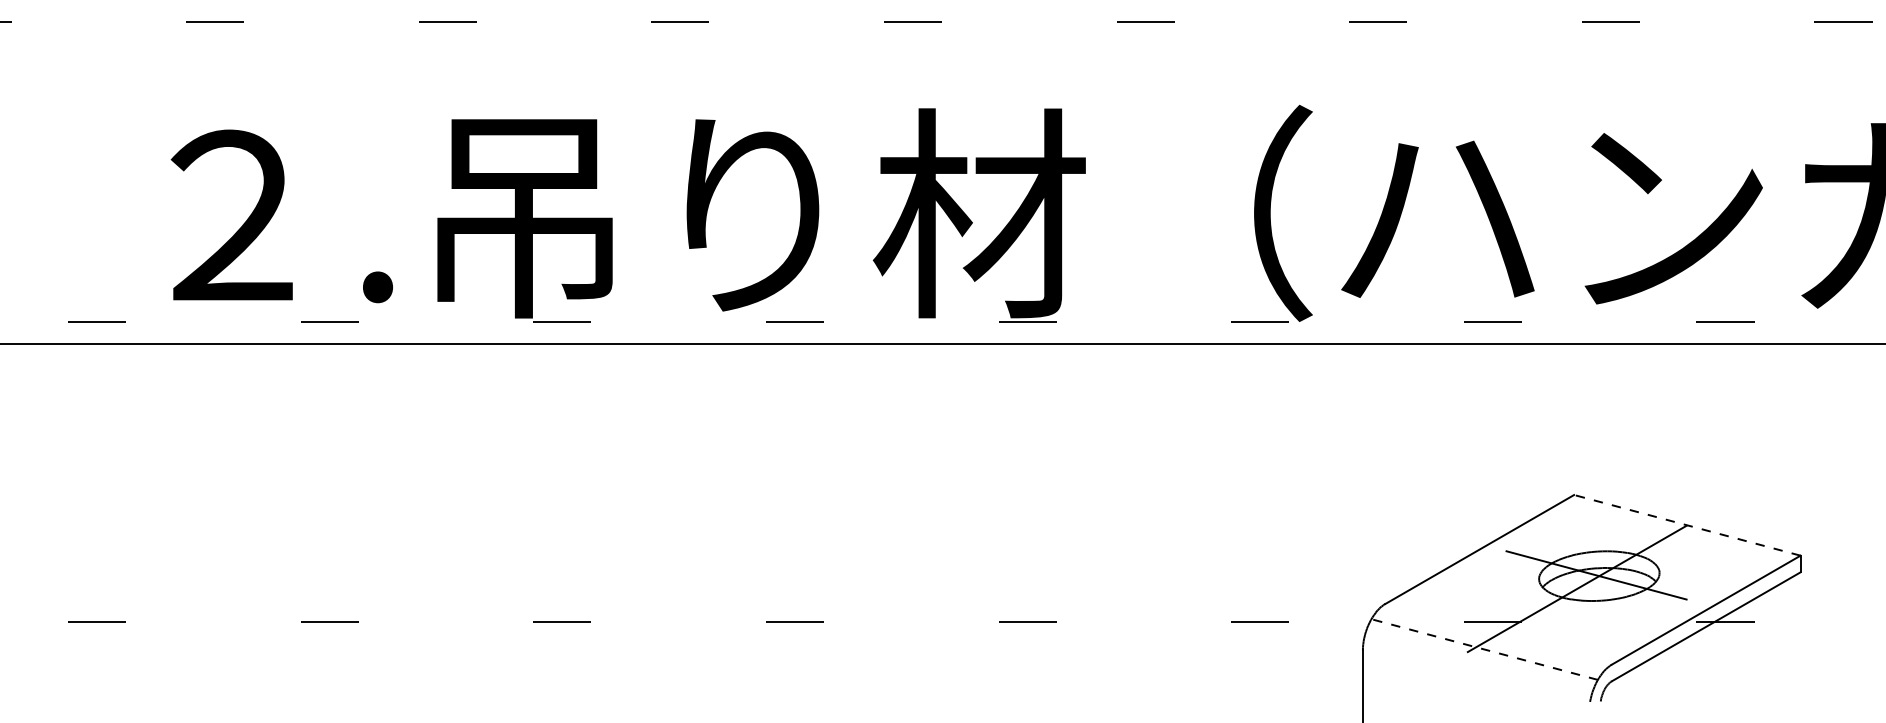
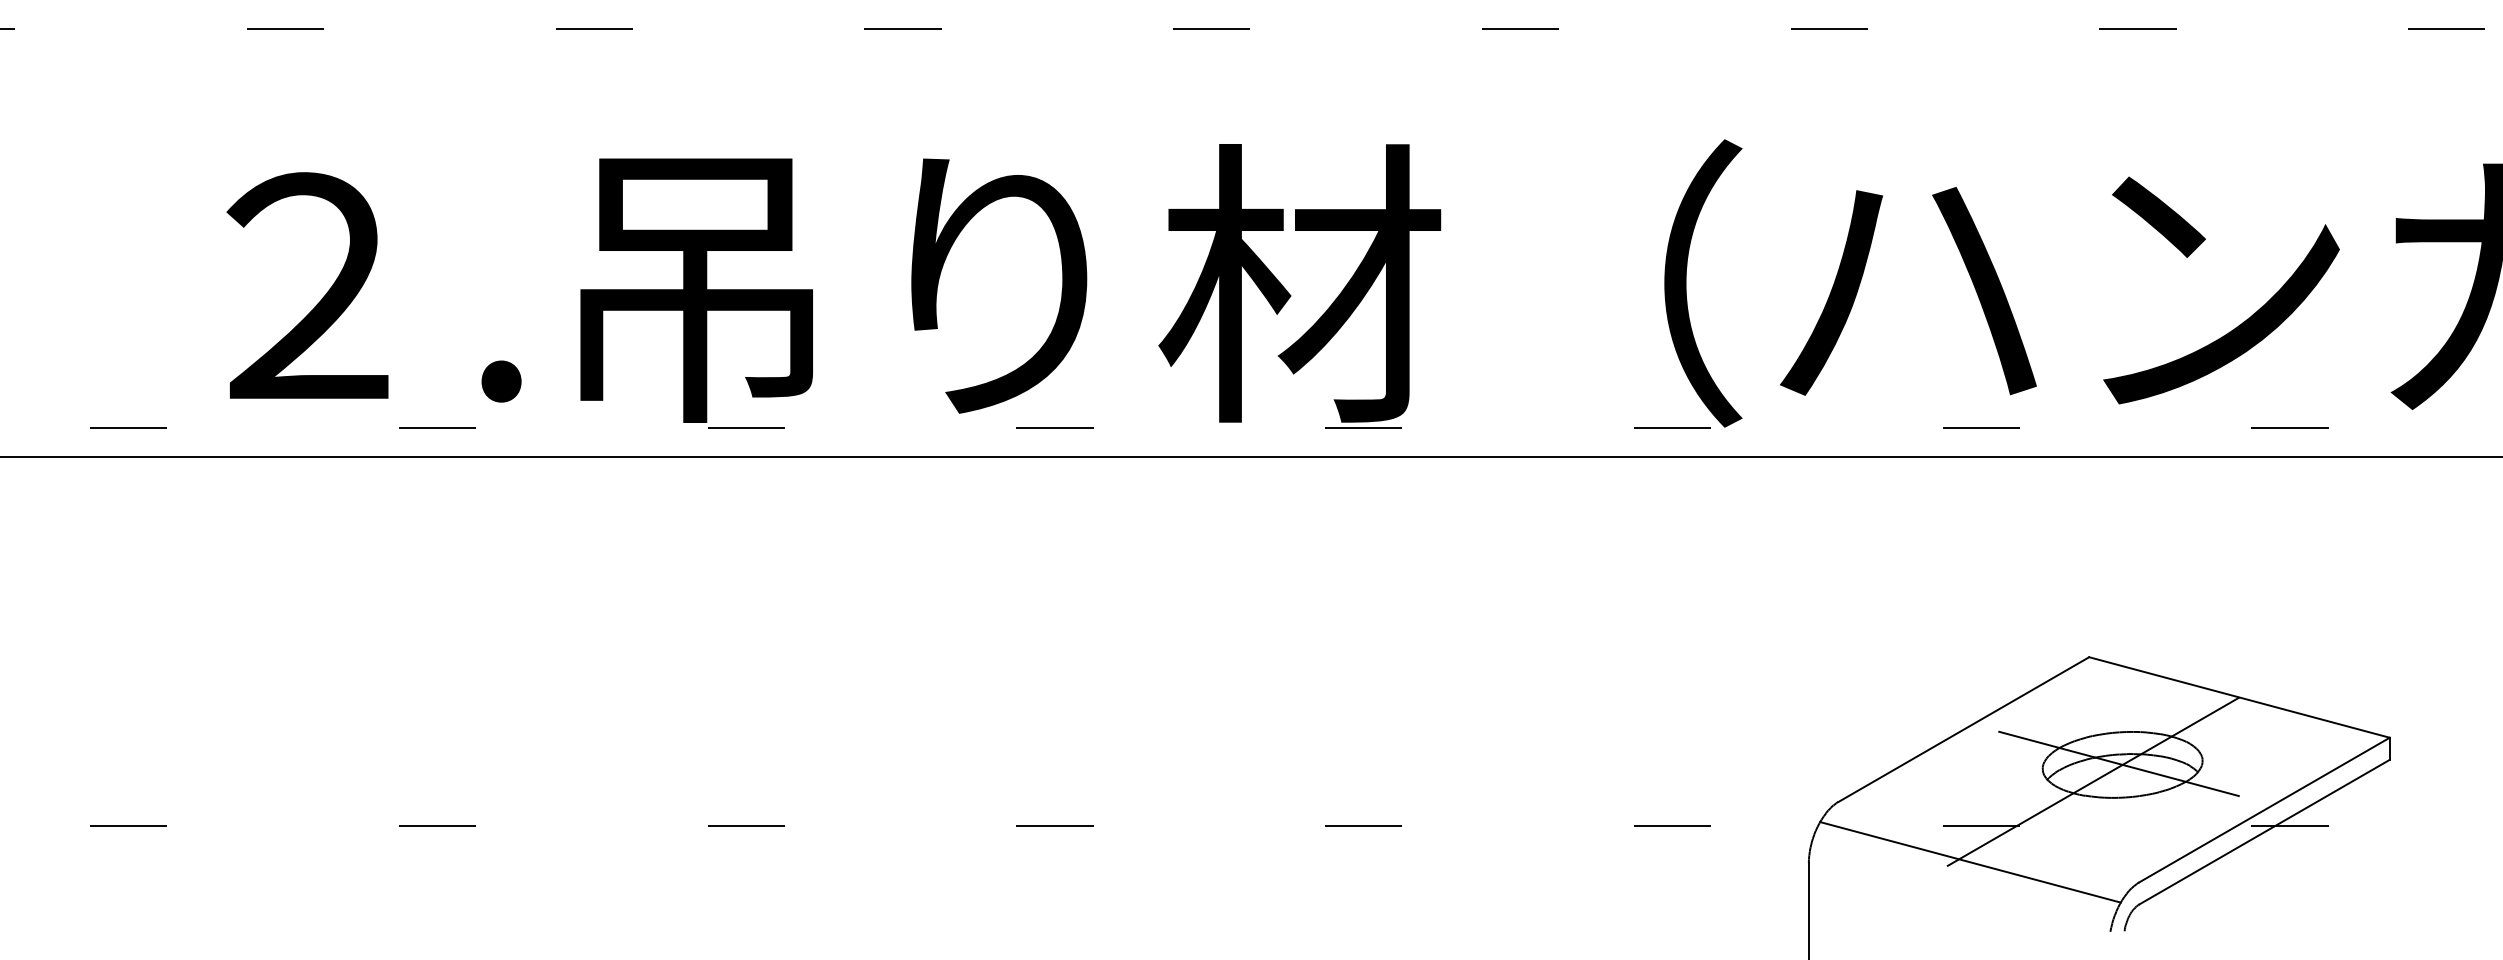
line: (1687, 525) -> (2239, 697), dashed -> solid
line: (1484, 649) -> (1970, 862), dashed -> solid

